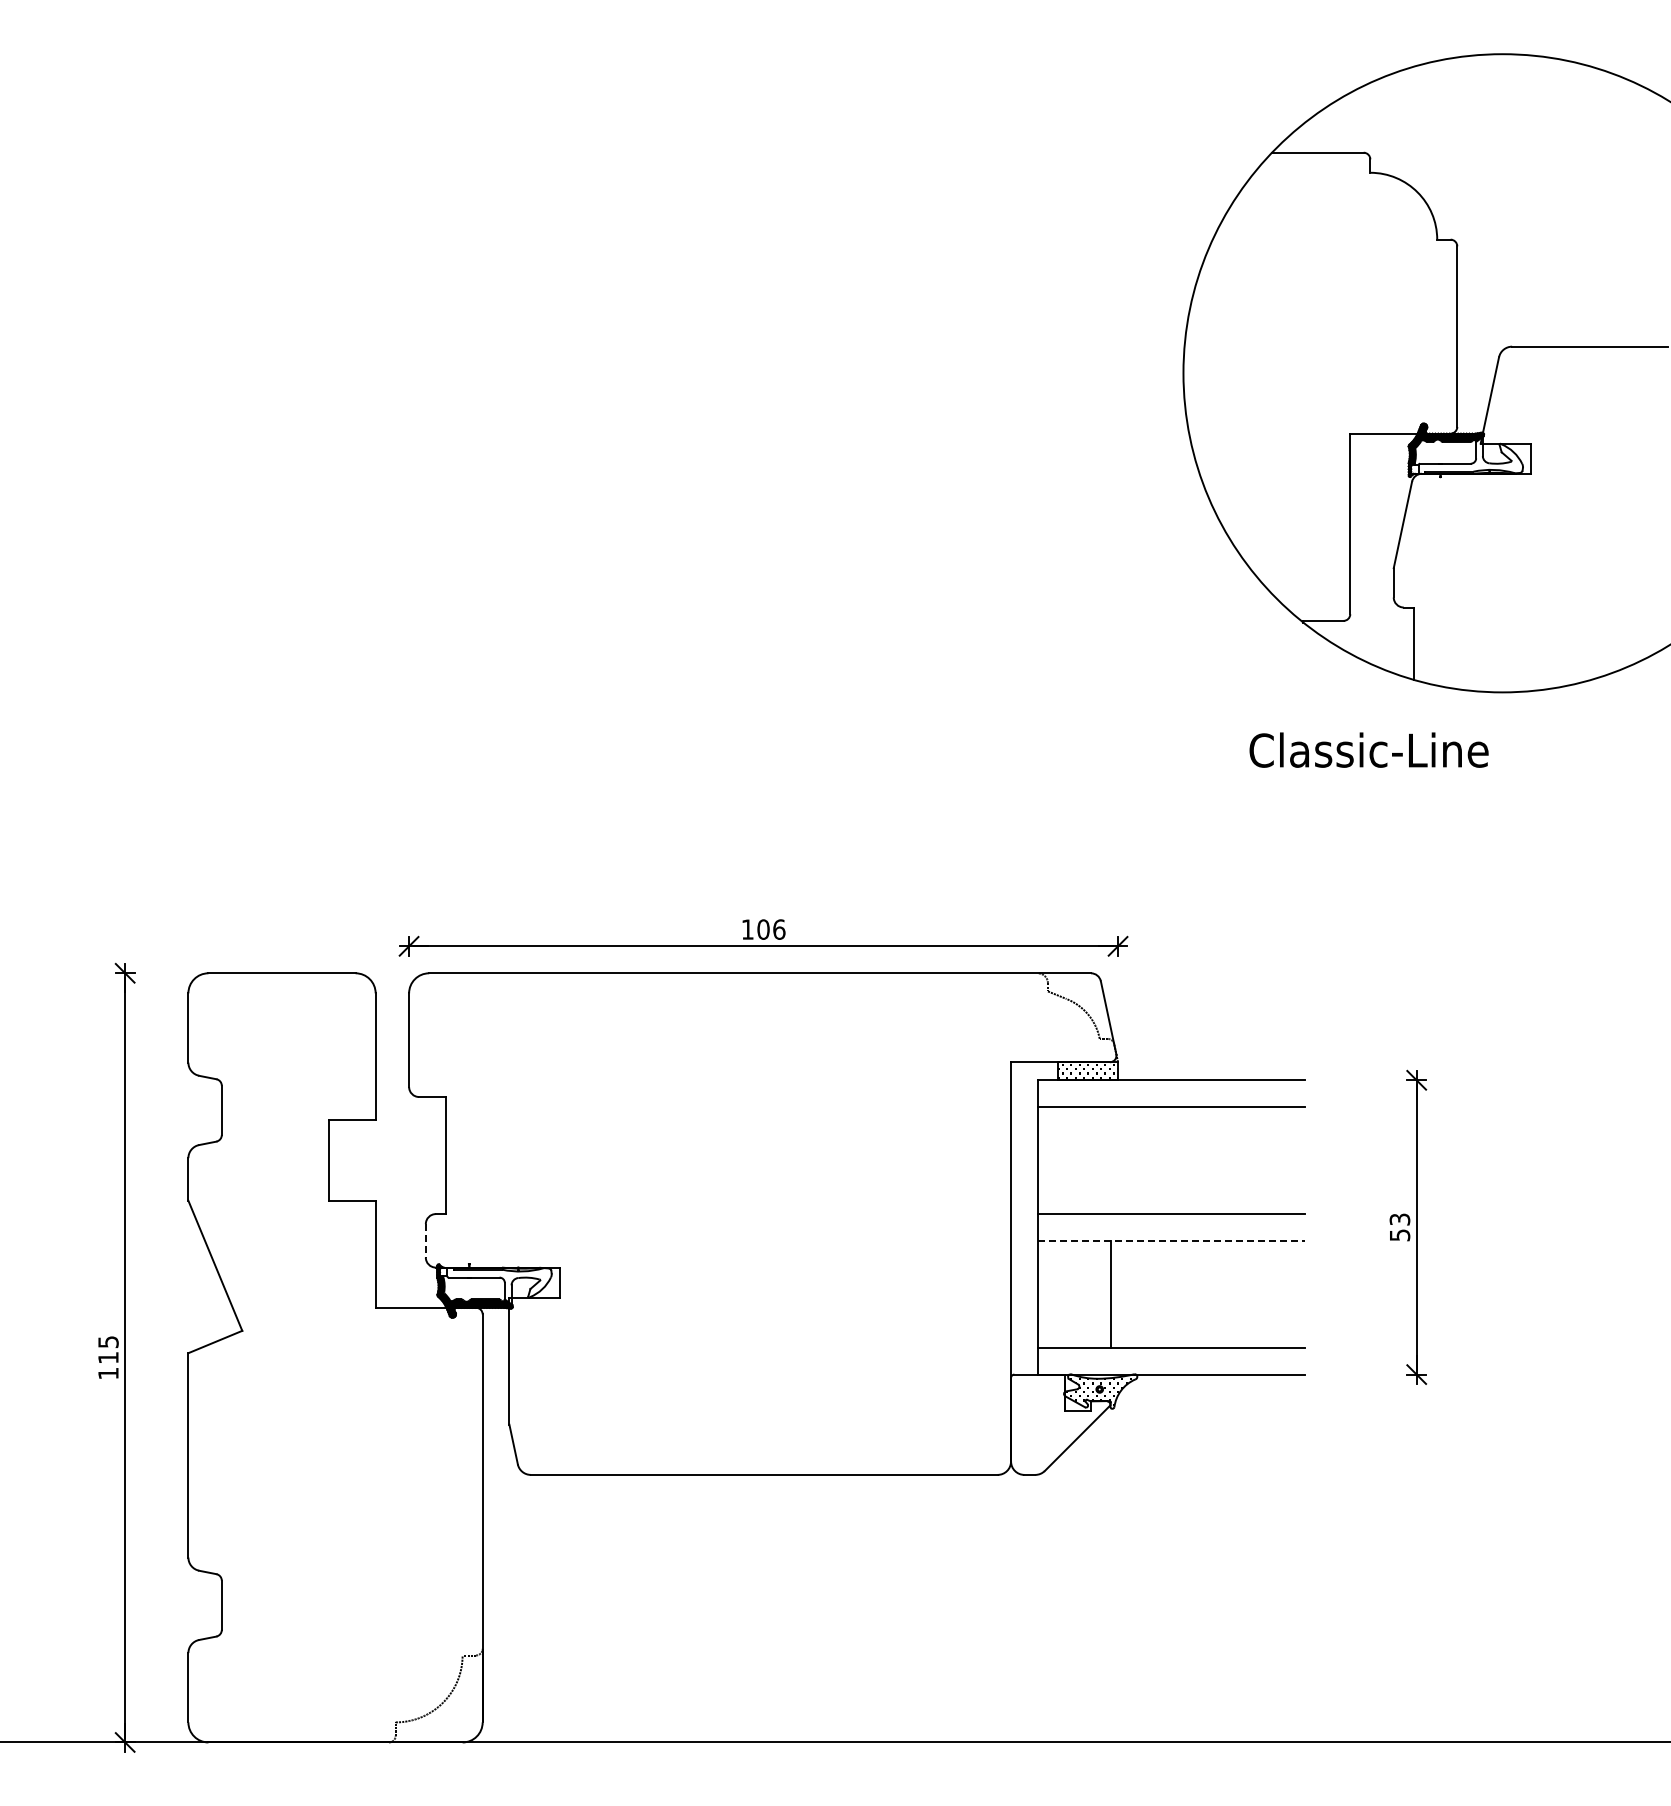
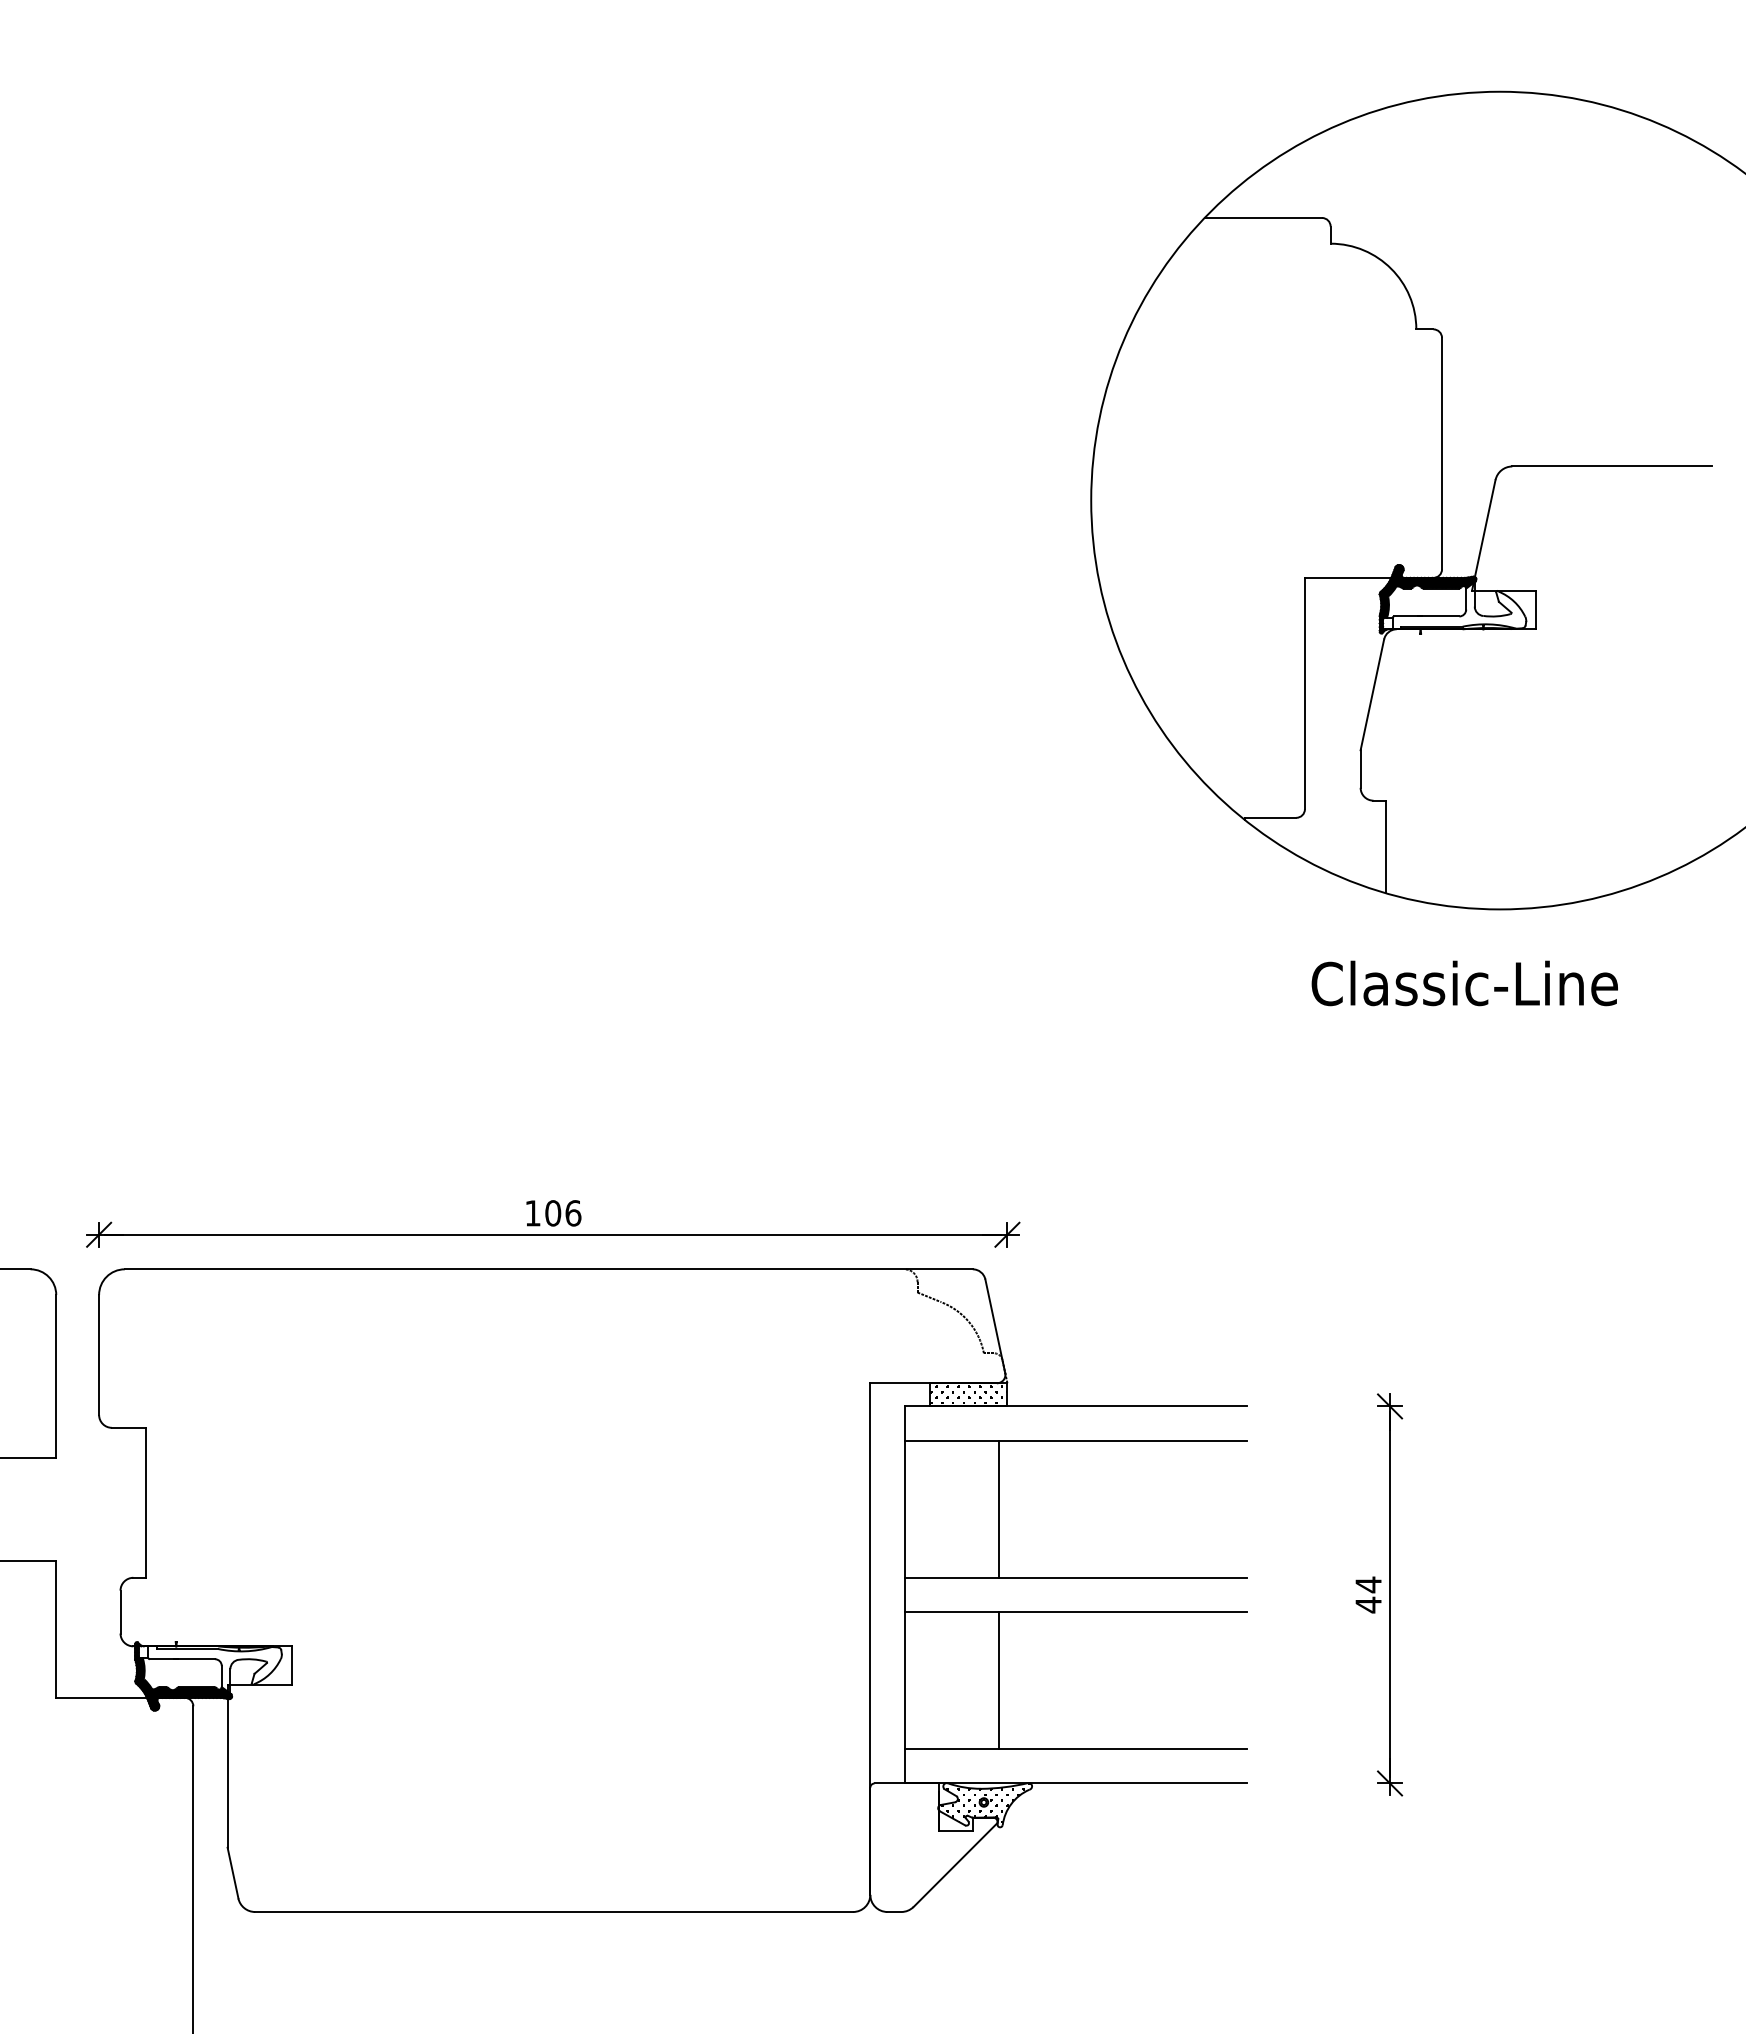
text: (1368, 749) -> (1464, 982), moved
line: (1111, 1160) -> (999, 1509), added
text: (1399, 1227) -> (1367, 1595), 53 -> 44
line: (425, 1240) -> (120, 1611), dashed -> solid
line: (1171, 1240) -> (1075, 1611), dashed -> solid

